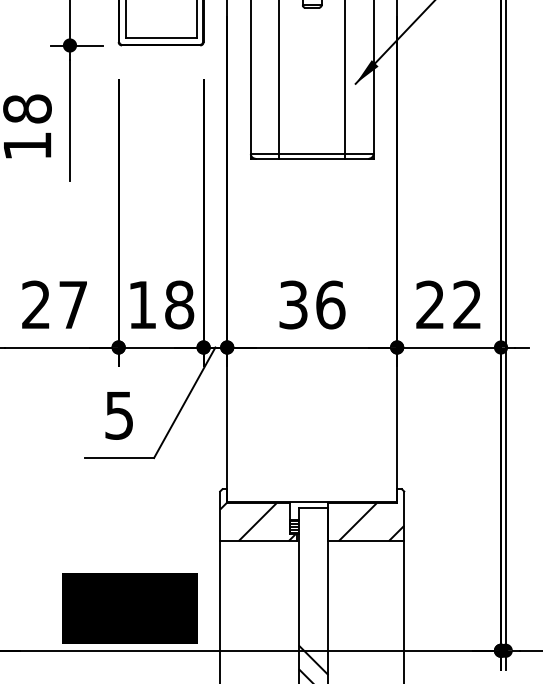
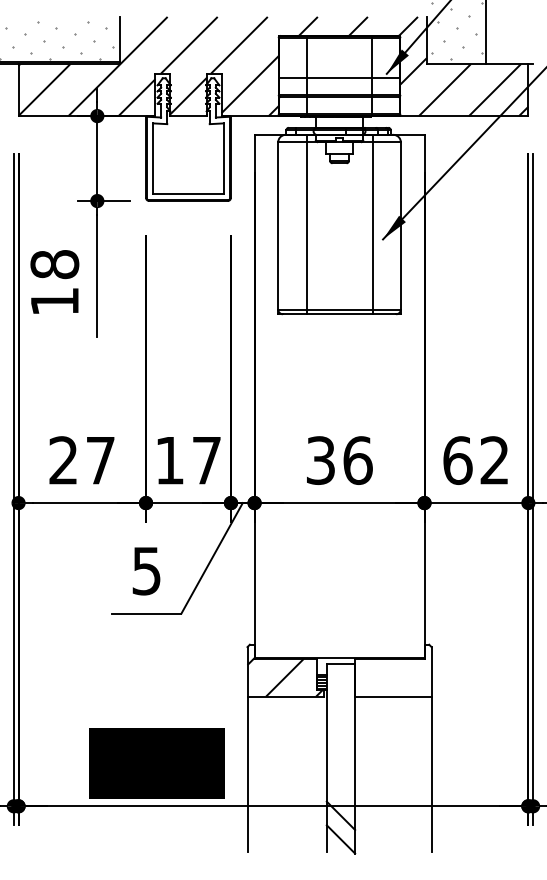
text: (179, 304) -> (206, 460), 18 -> 17
text: (430, 304) -> (457, 460), 22 -> 62
hatch: (371, 521) -> (398, 677), removed

